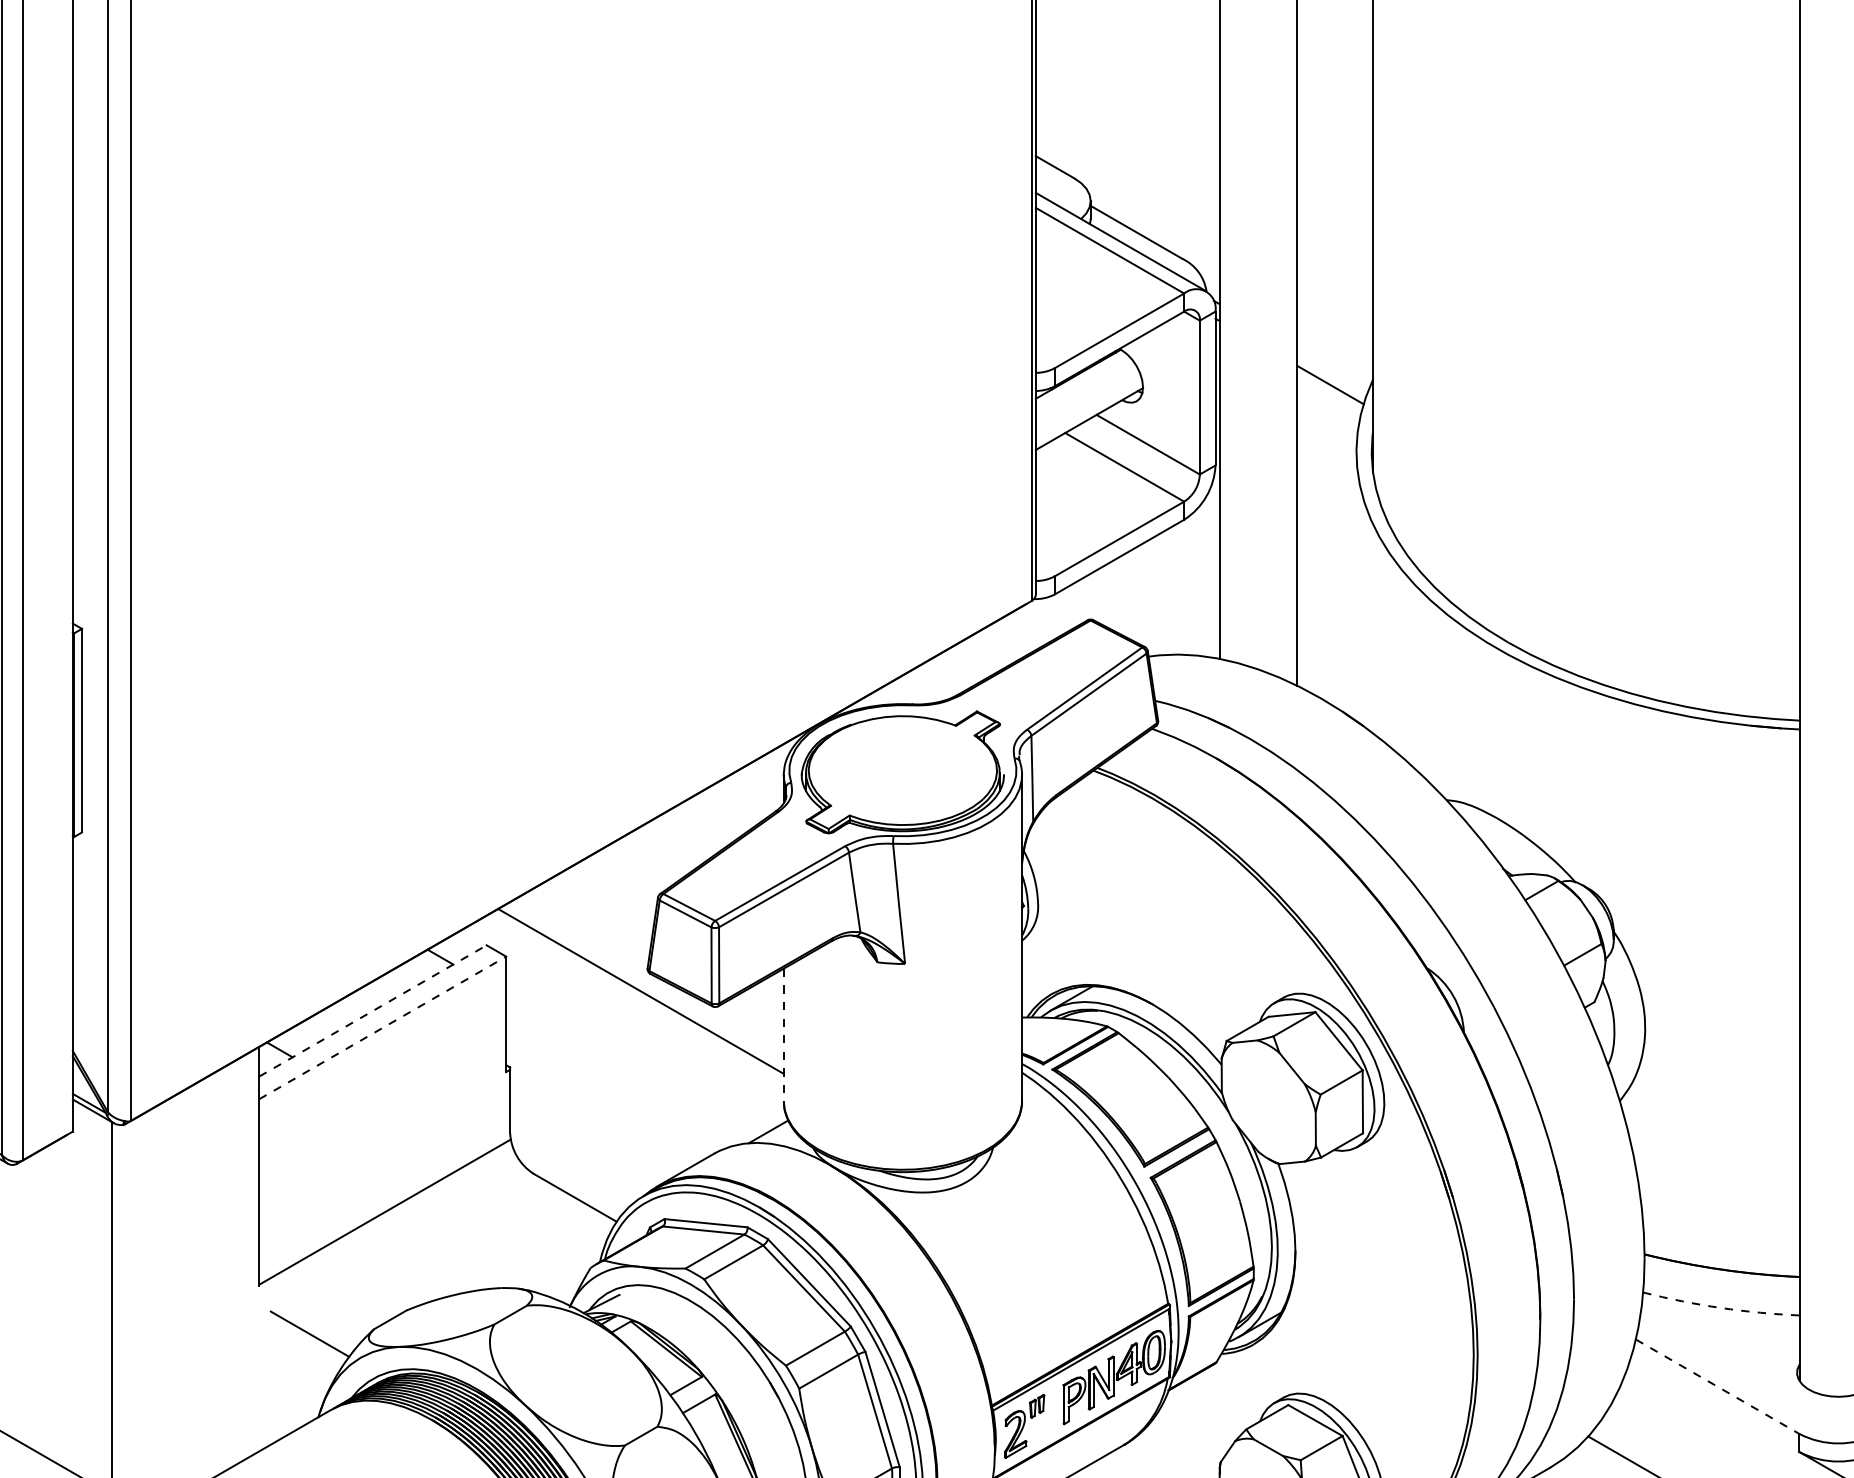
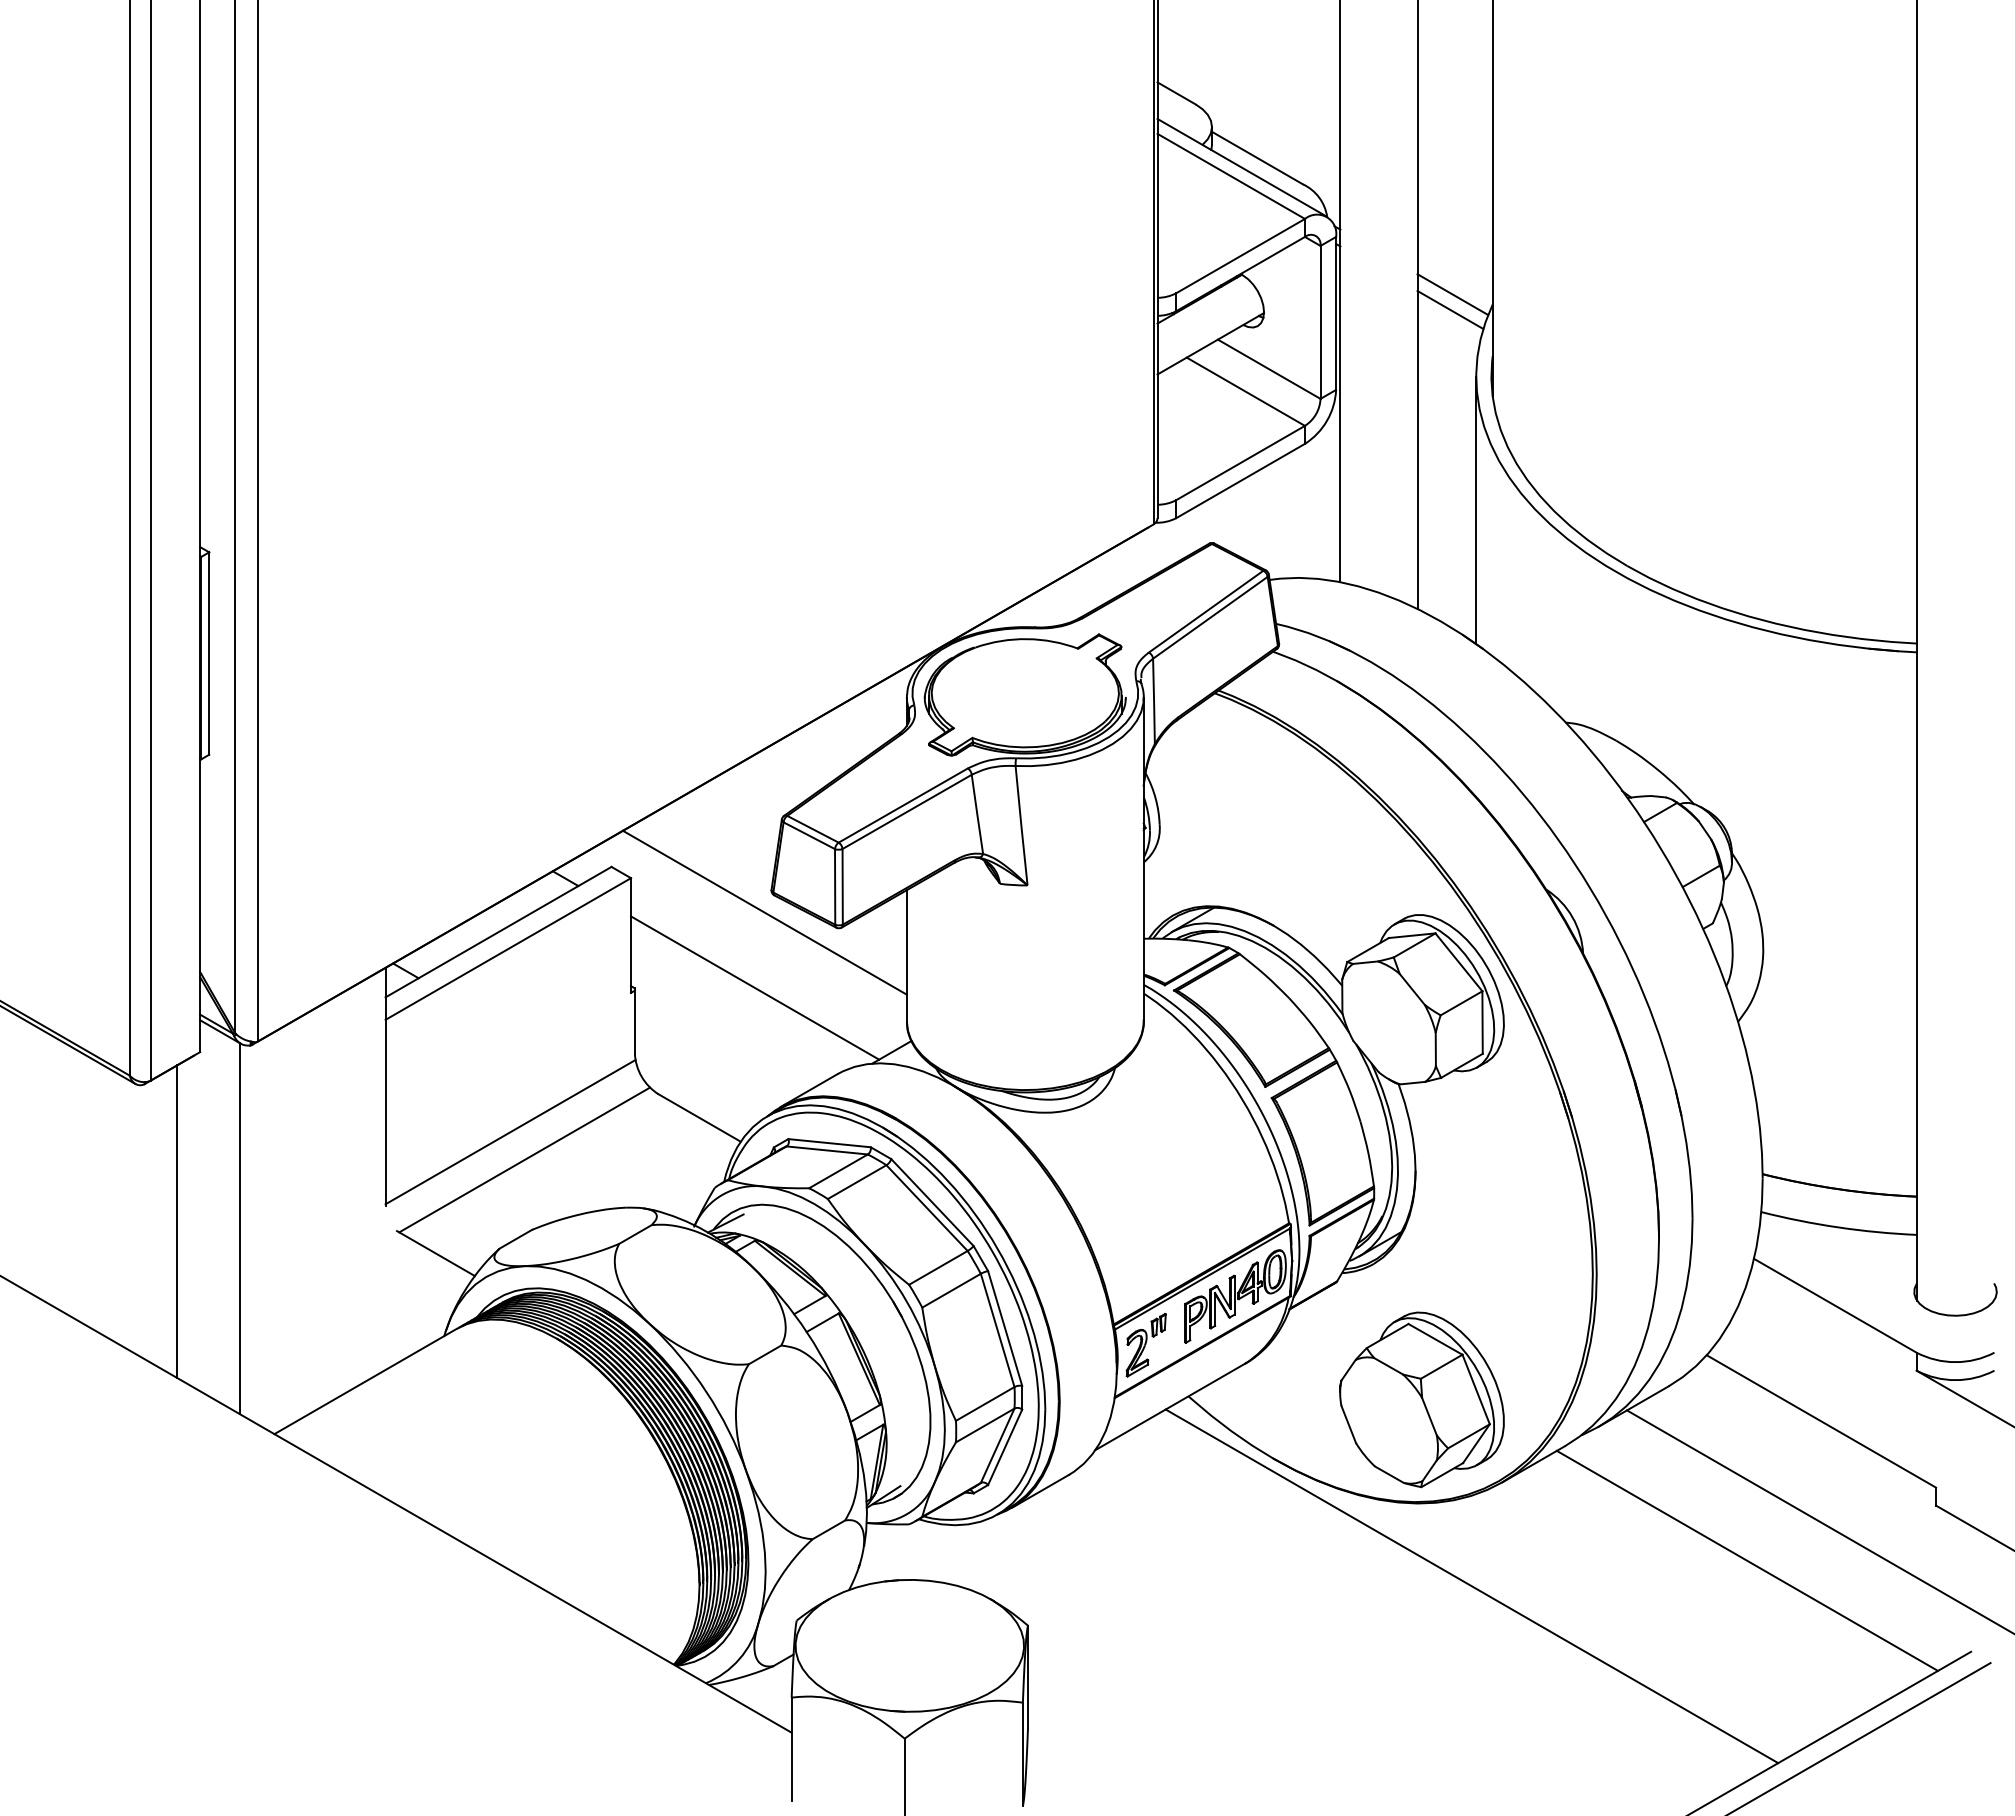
line: (1332, 369) -> (1452, 294), added
line: (1356, 586) -> (1476, 510), added
line: (373, 1010) -> (499, 931), dashed -> solid
line: (383, 1028) -> (508, 949), dashed -> solid
line: (783, 1034) -> (906, 955), dashed -> solid
line: (631, 1066) -> (755, 987), added
line: (399, 1239) -> (524, 1159), added
line: (50, 1301) -> (177, 1221), added
arc: (1720, 1308) -> (1838, 1227), dashed -> solid
line: (1717, 1386) -> (1835, 1305), dashed -> solid

